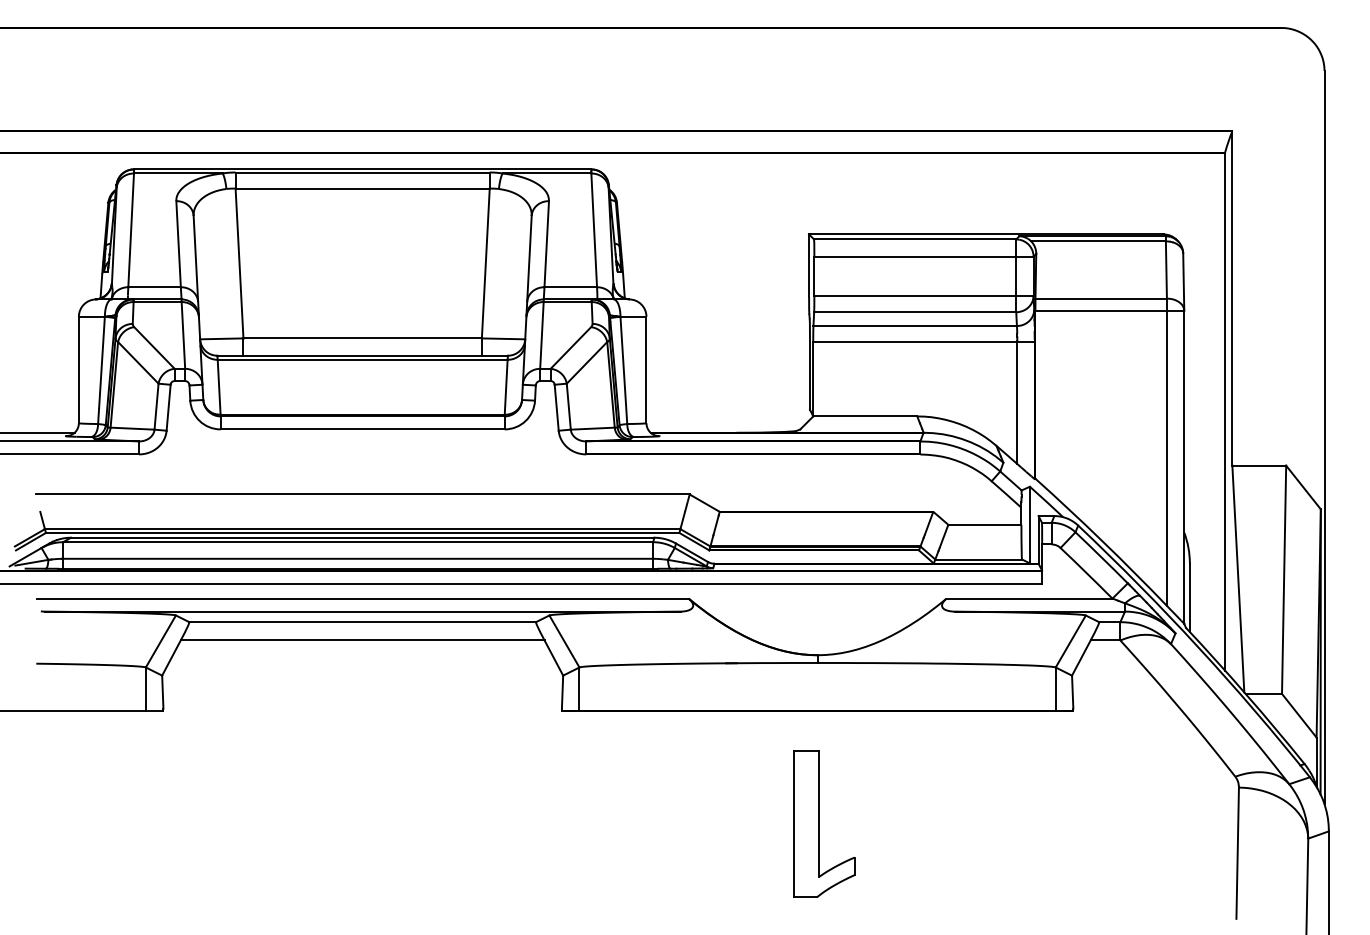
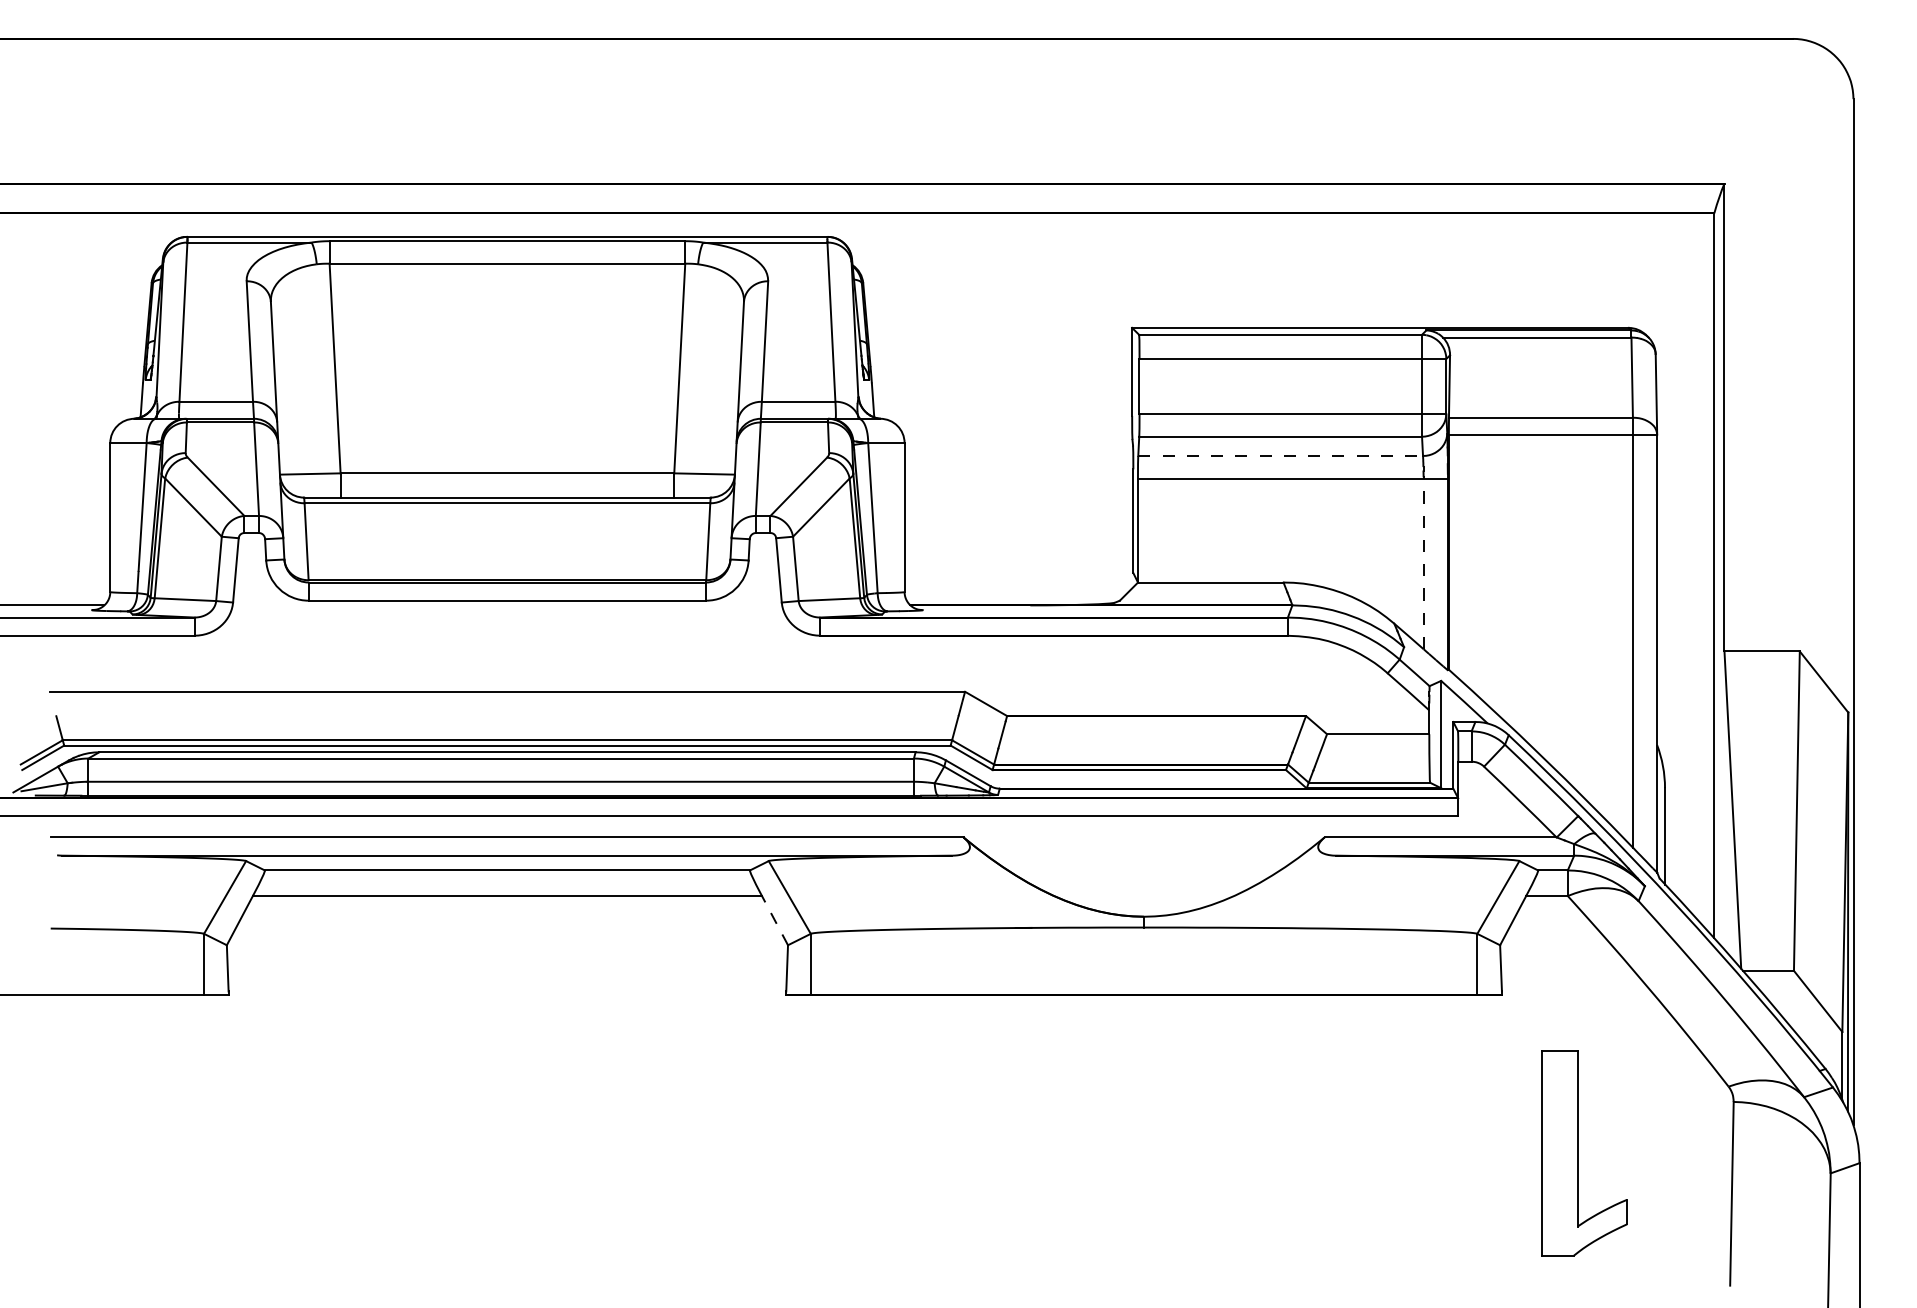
line: (915, 325) -> (1281, 455), solid -> dashed
line: (1017, 402) -> (1423, 563), solid -> dashed
line: (553, 658) -> (774, 921), solid -> dashed
part: (824, 823) -> (1584, 1152), moved

